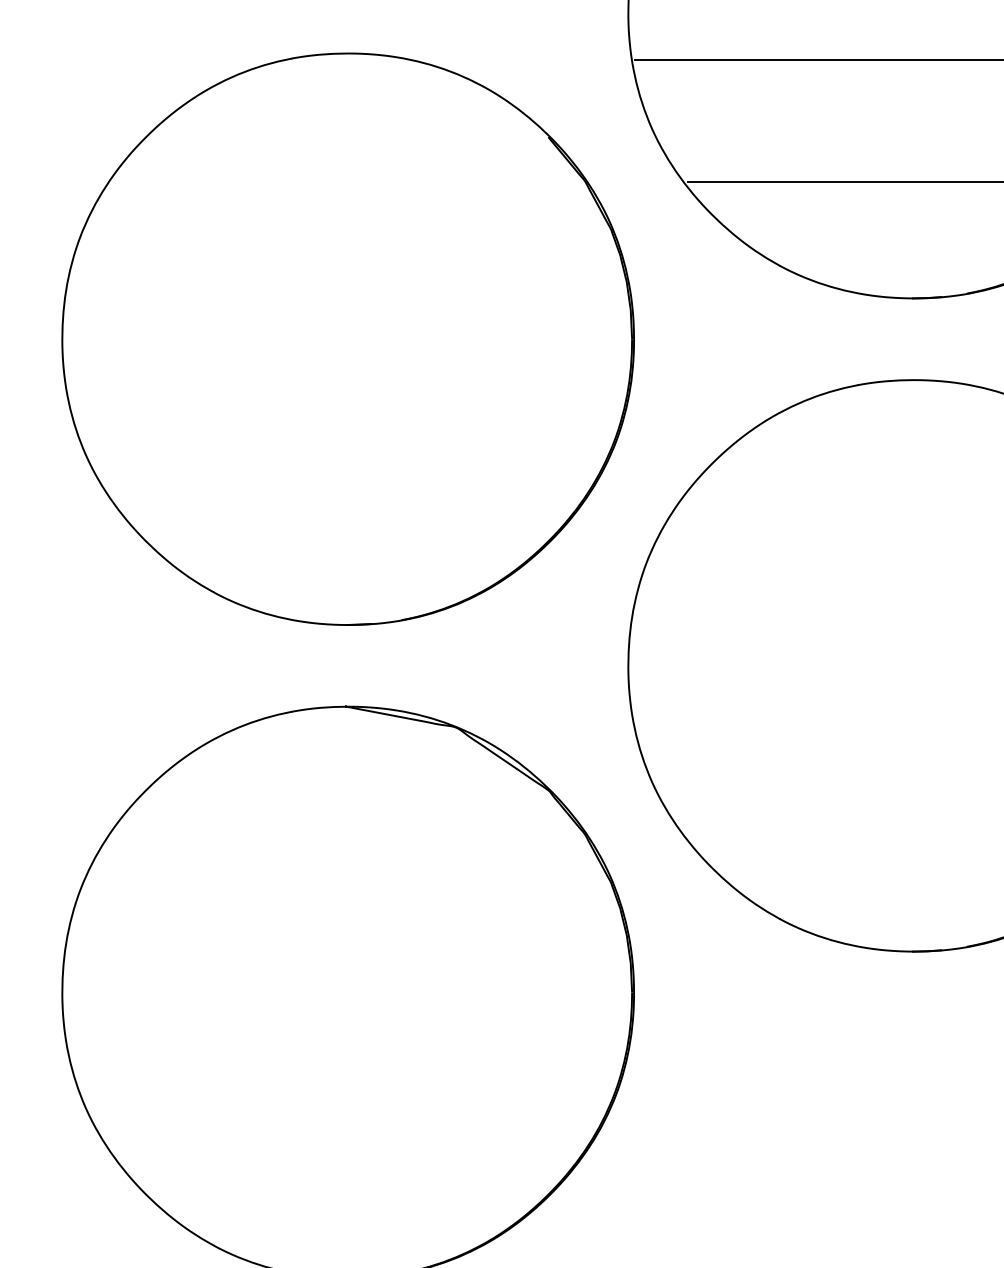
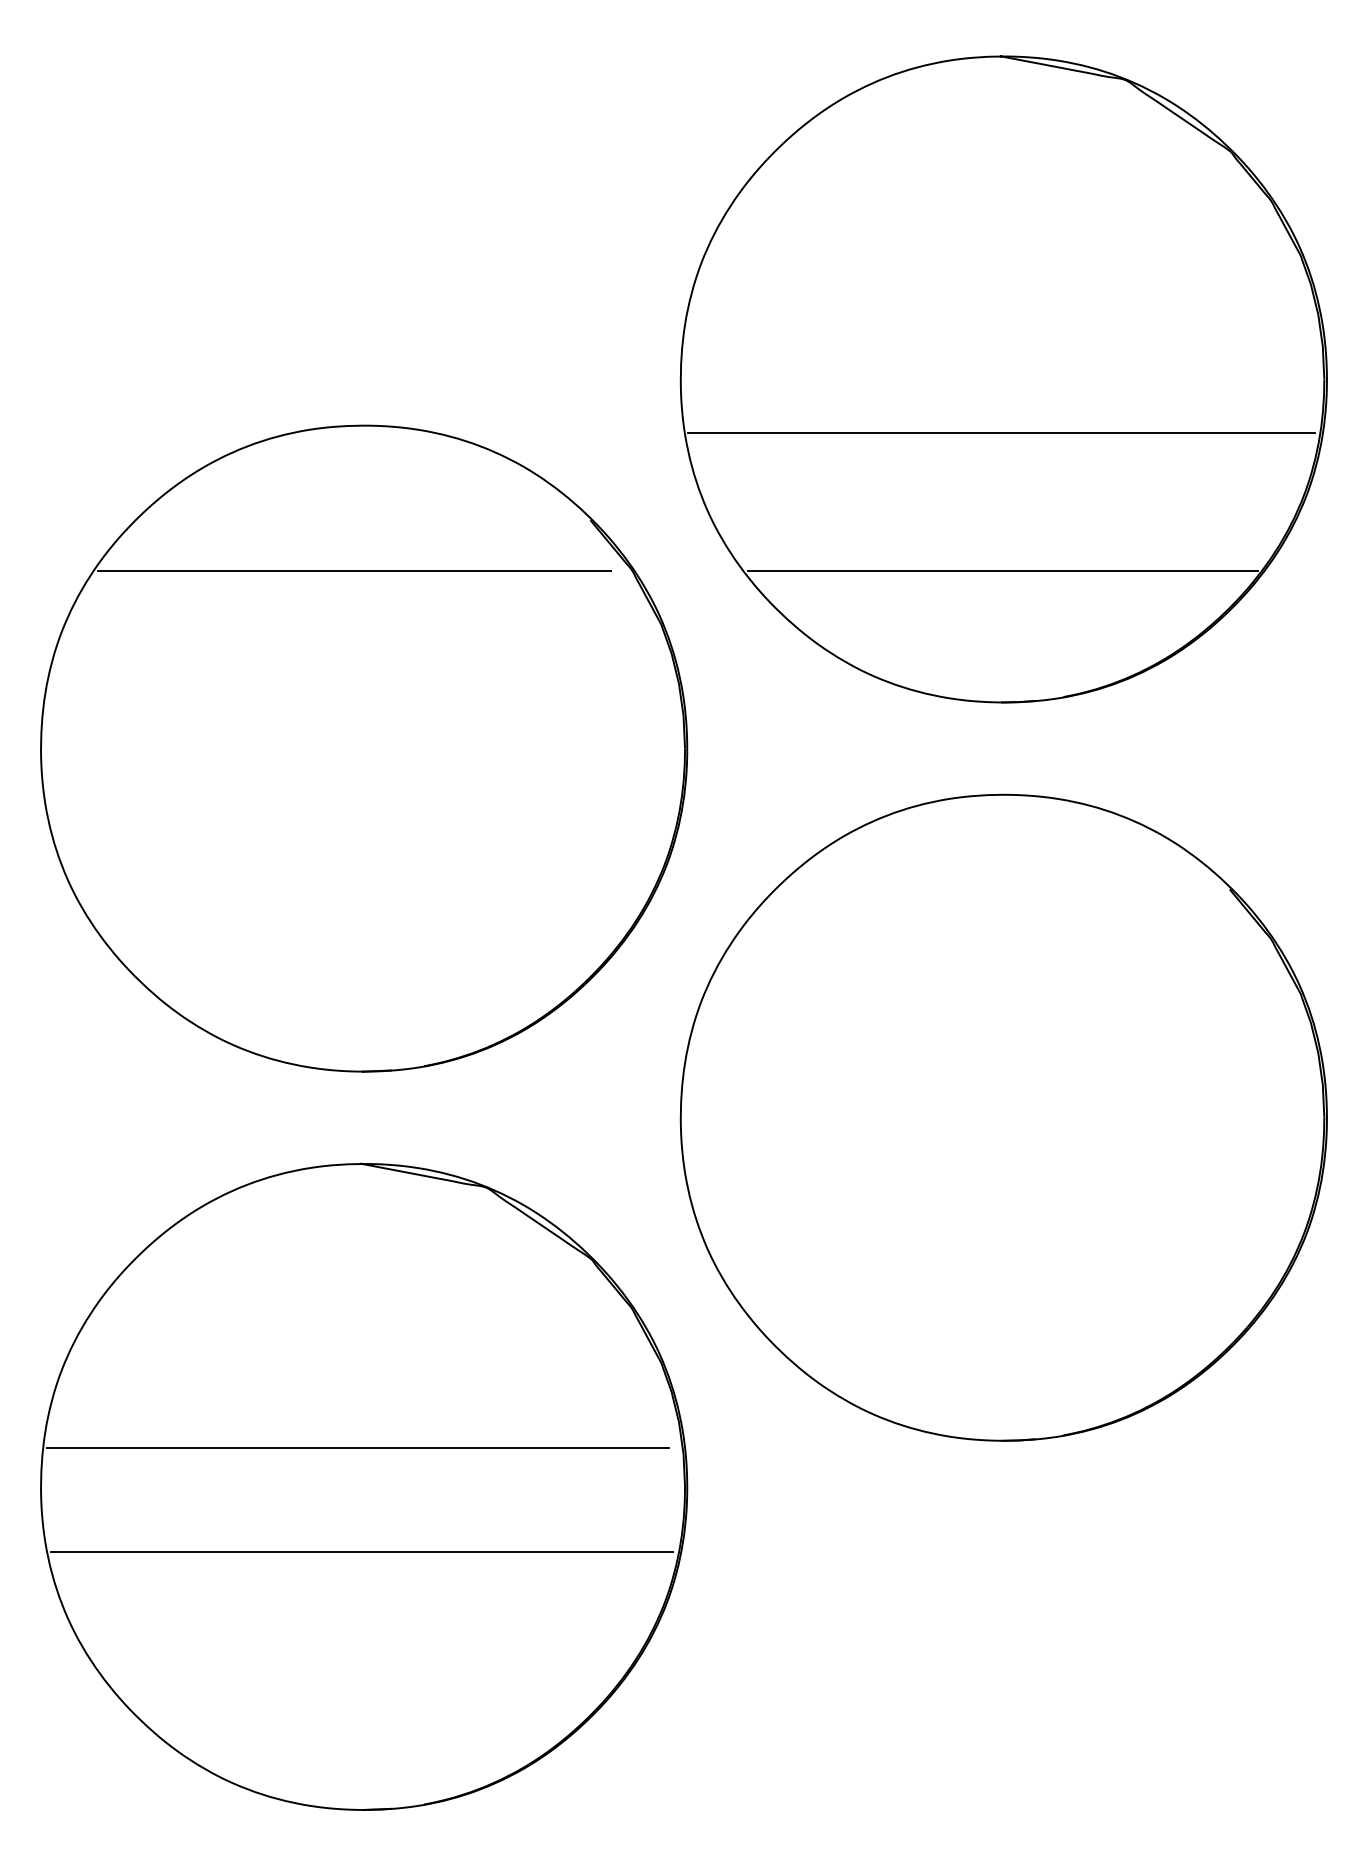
line: (338, 181) -> (353, 570), added
line: (342, 957) -> (357, 1447), added
line: (345, 1050) -> (361, 1552), added

